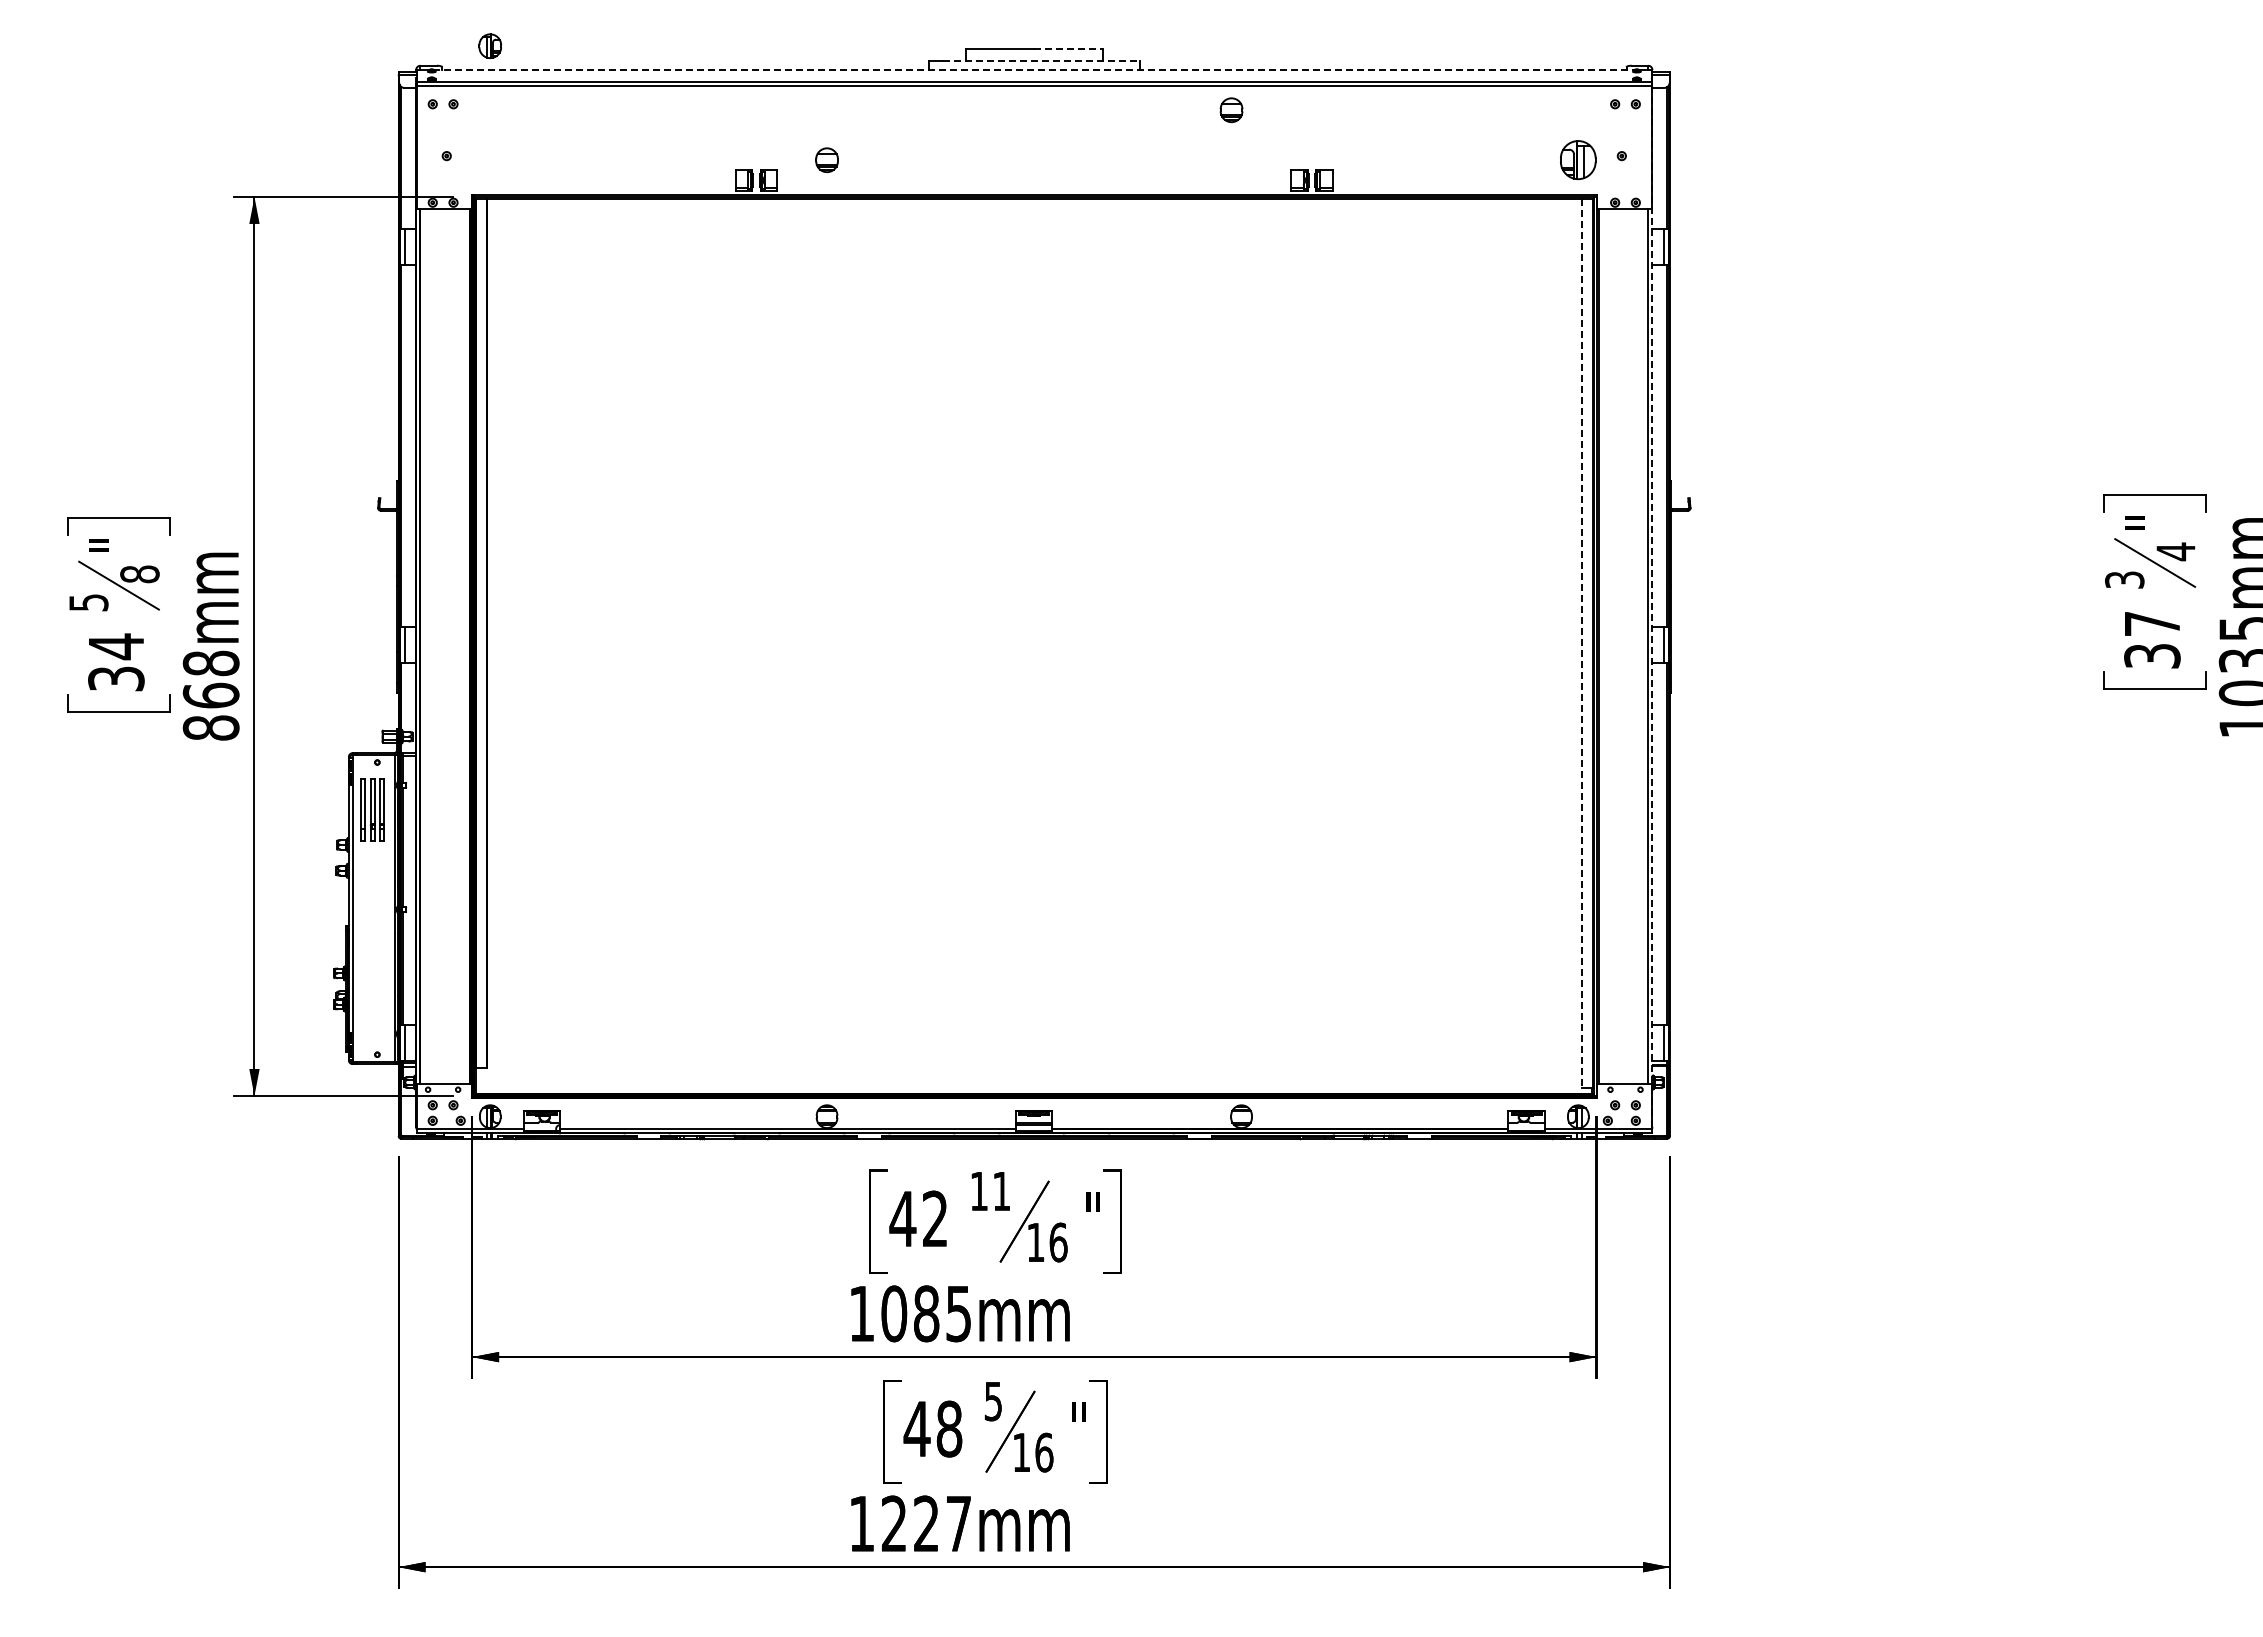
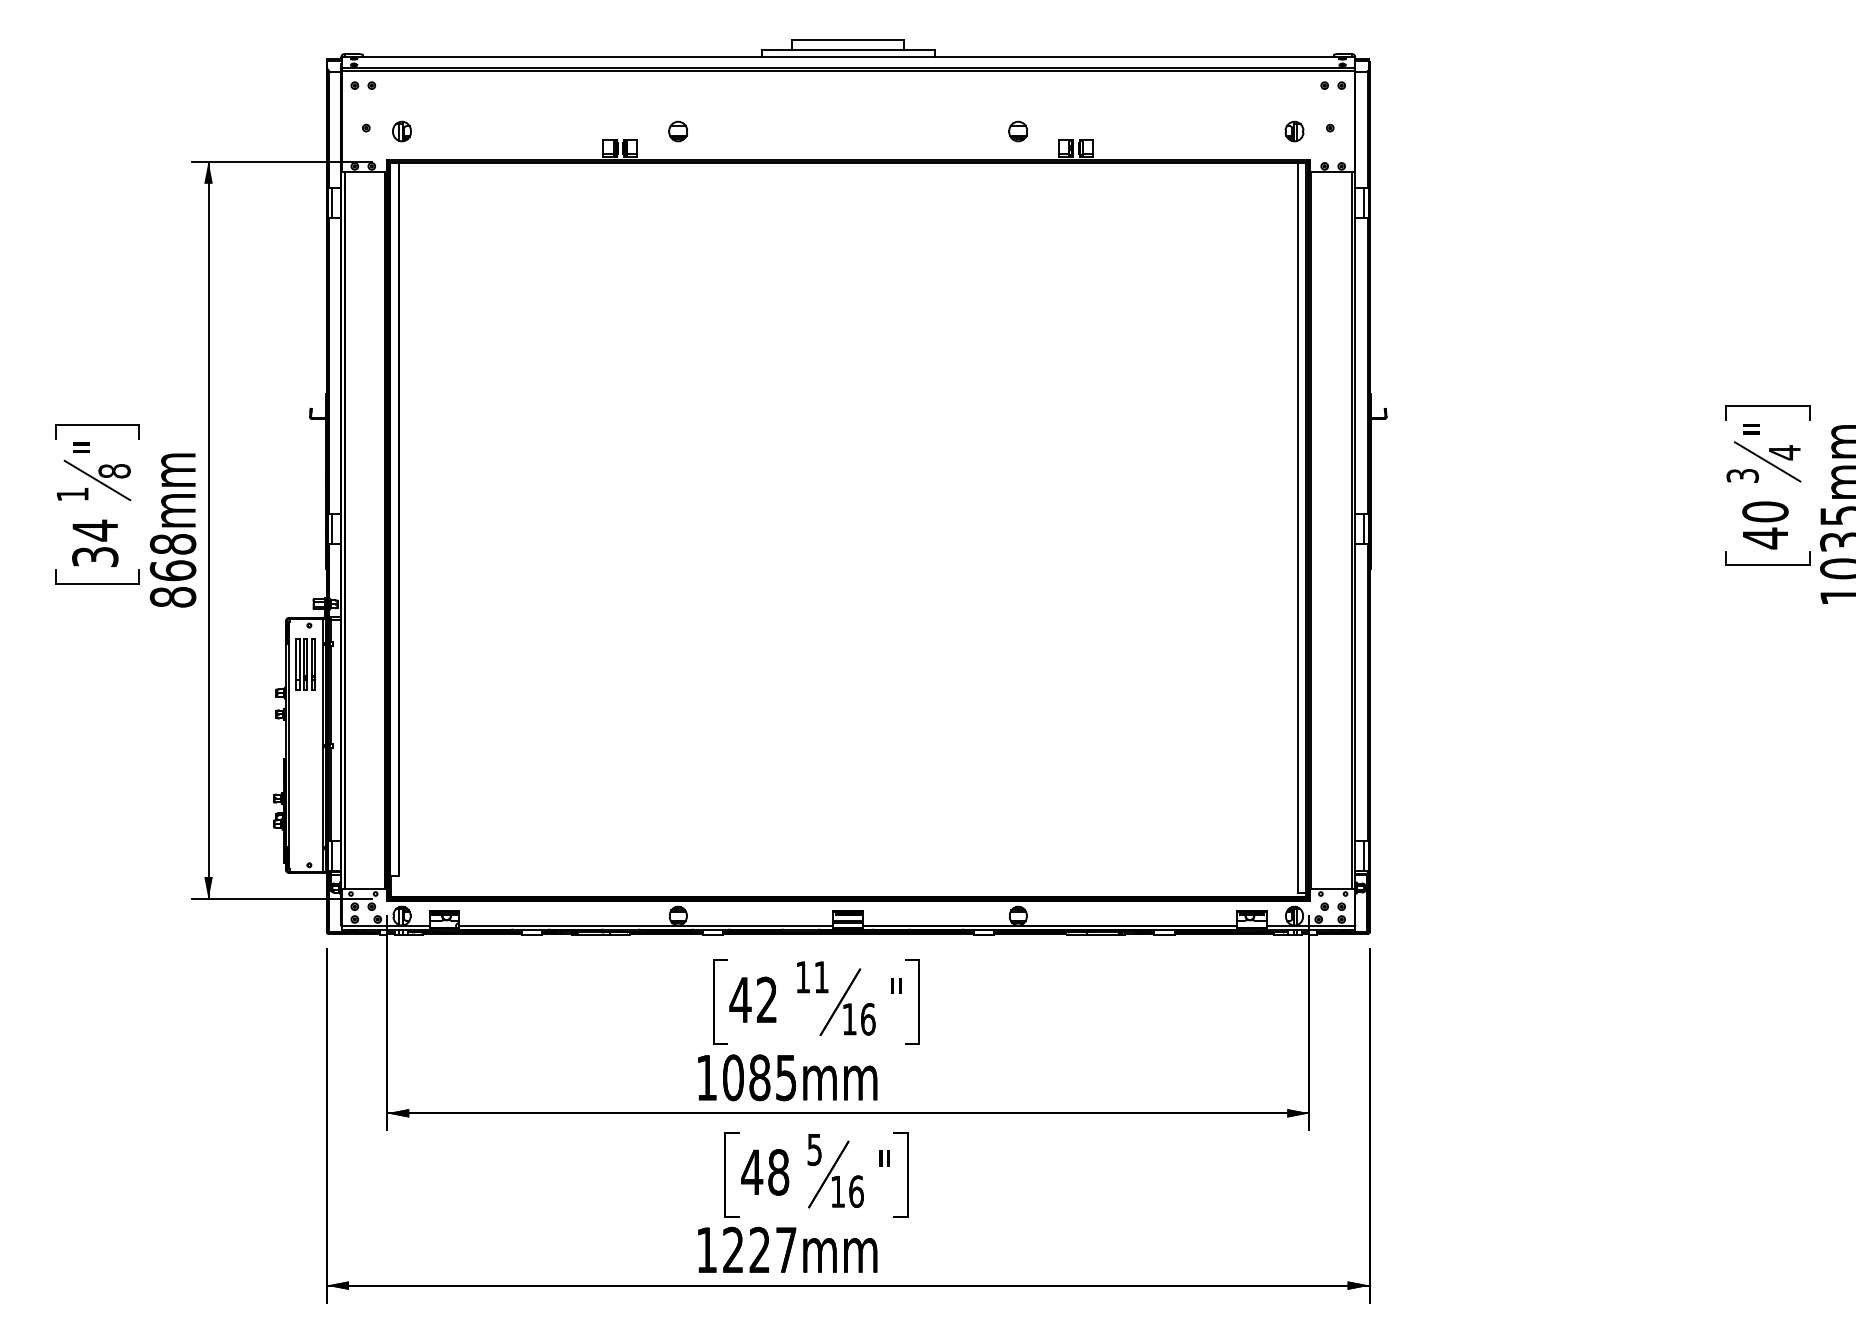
part: (490, 46) -> (402, 131), moved
line: (1069, 49) -> (877, 40), dashed -> solid
line: (1041, 60) -> (854, 49), dashed -> solid
line: (1034, 69) -> (848, 57), dashed -> solid
part: (1231, 110) -> (1018, 131), moved
part: (1578, 160) -> (1294, 131), size x0.62
text: (88, 602) -> (72, 494), 5 -> 1
line: (1652, 606) -> (1355, 497), dashed -> solid
text: (2152, 640) -> (1765, 525), 37 -> 40
line: (1581, 643) -> (1297, 527), dashed -> solid

